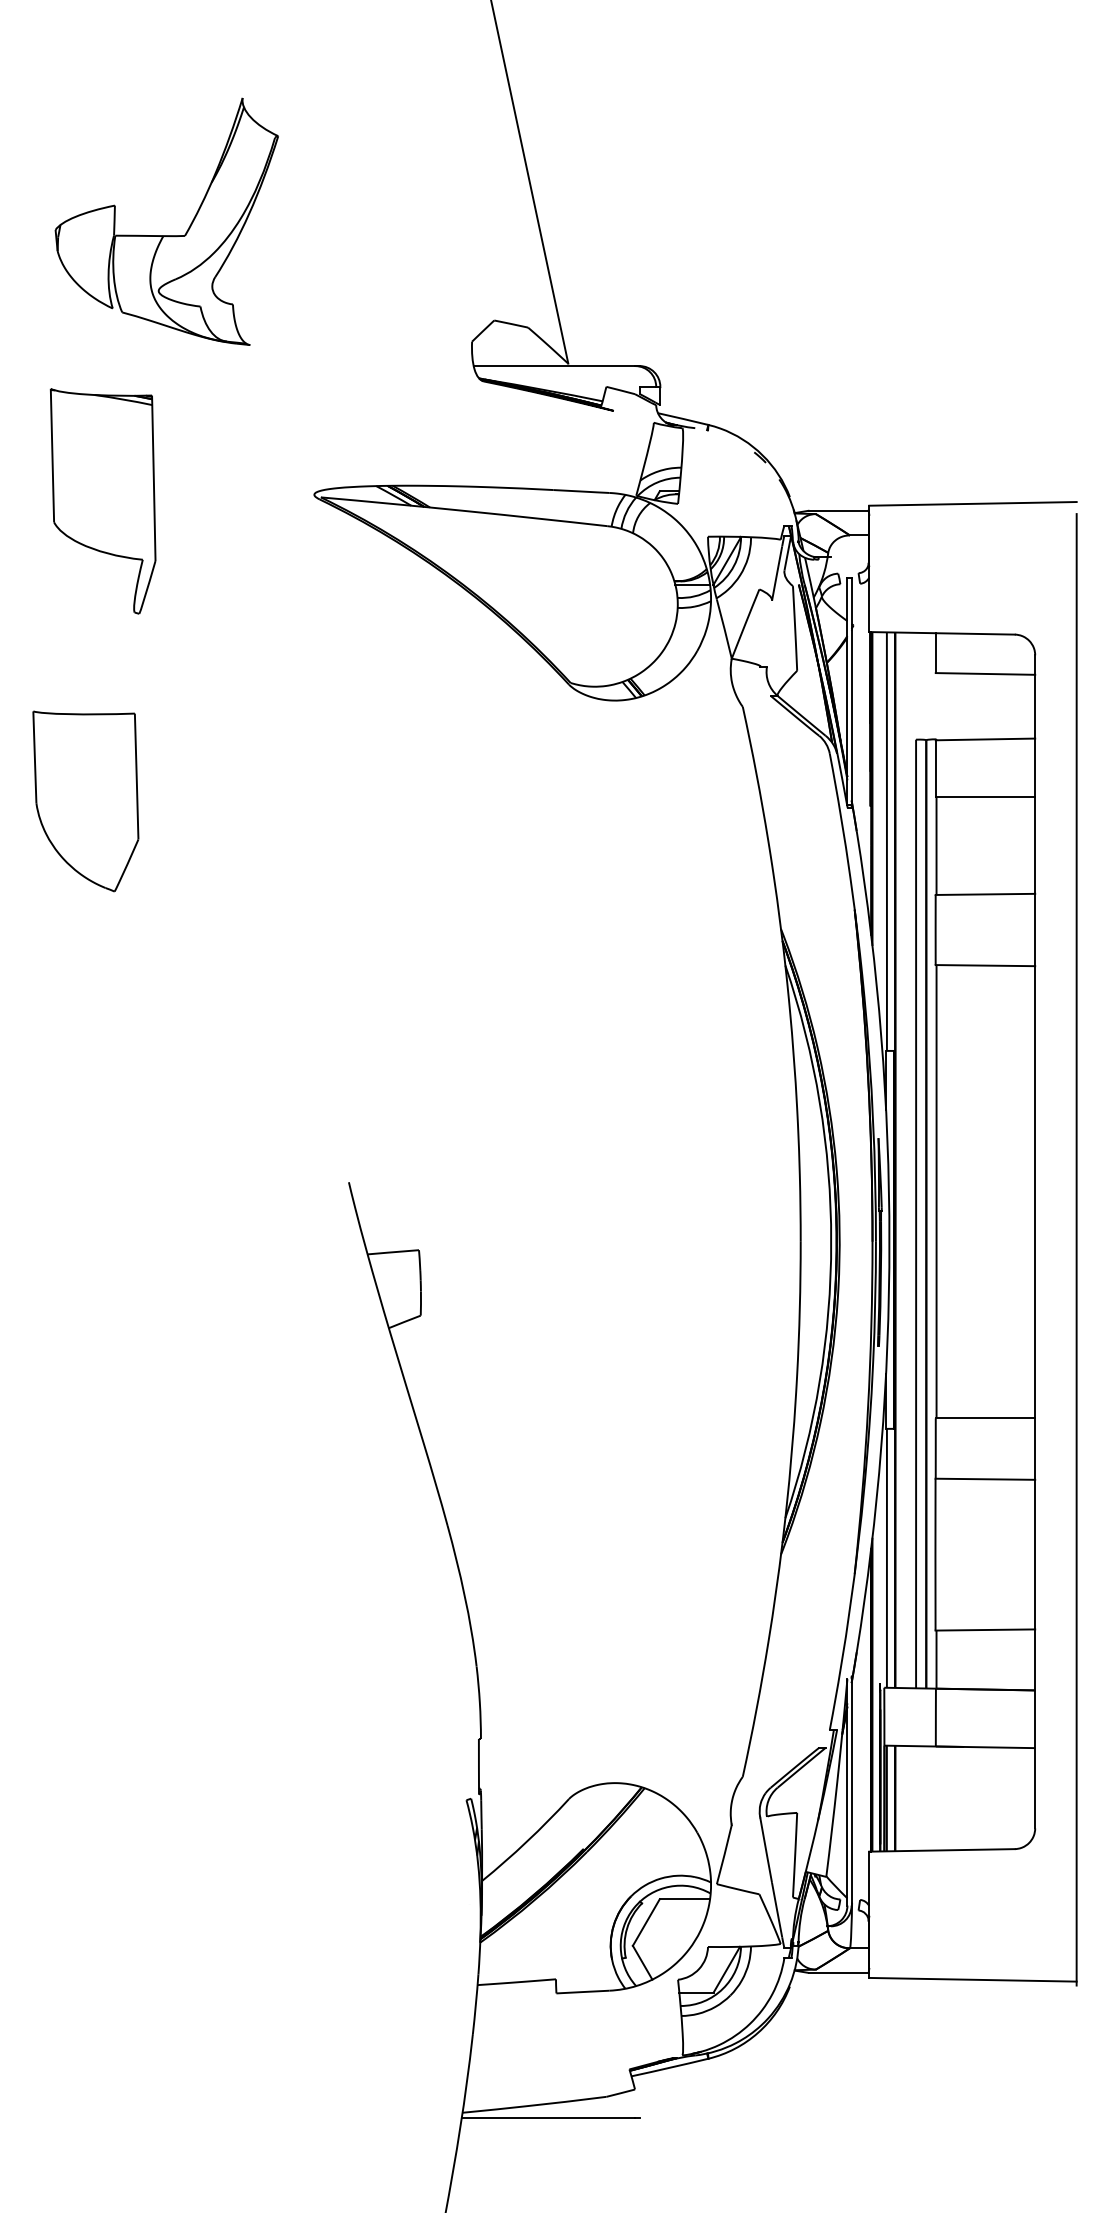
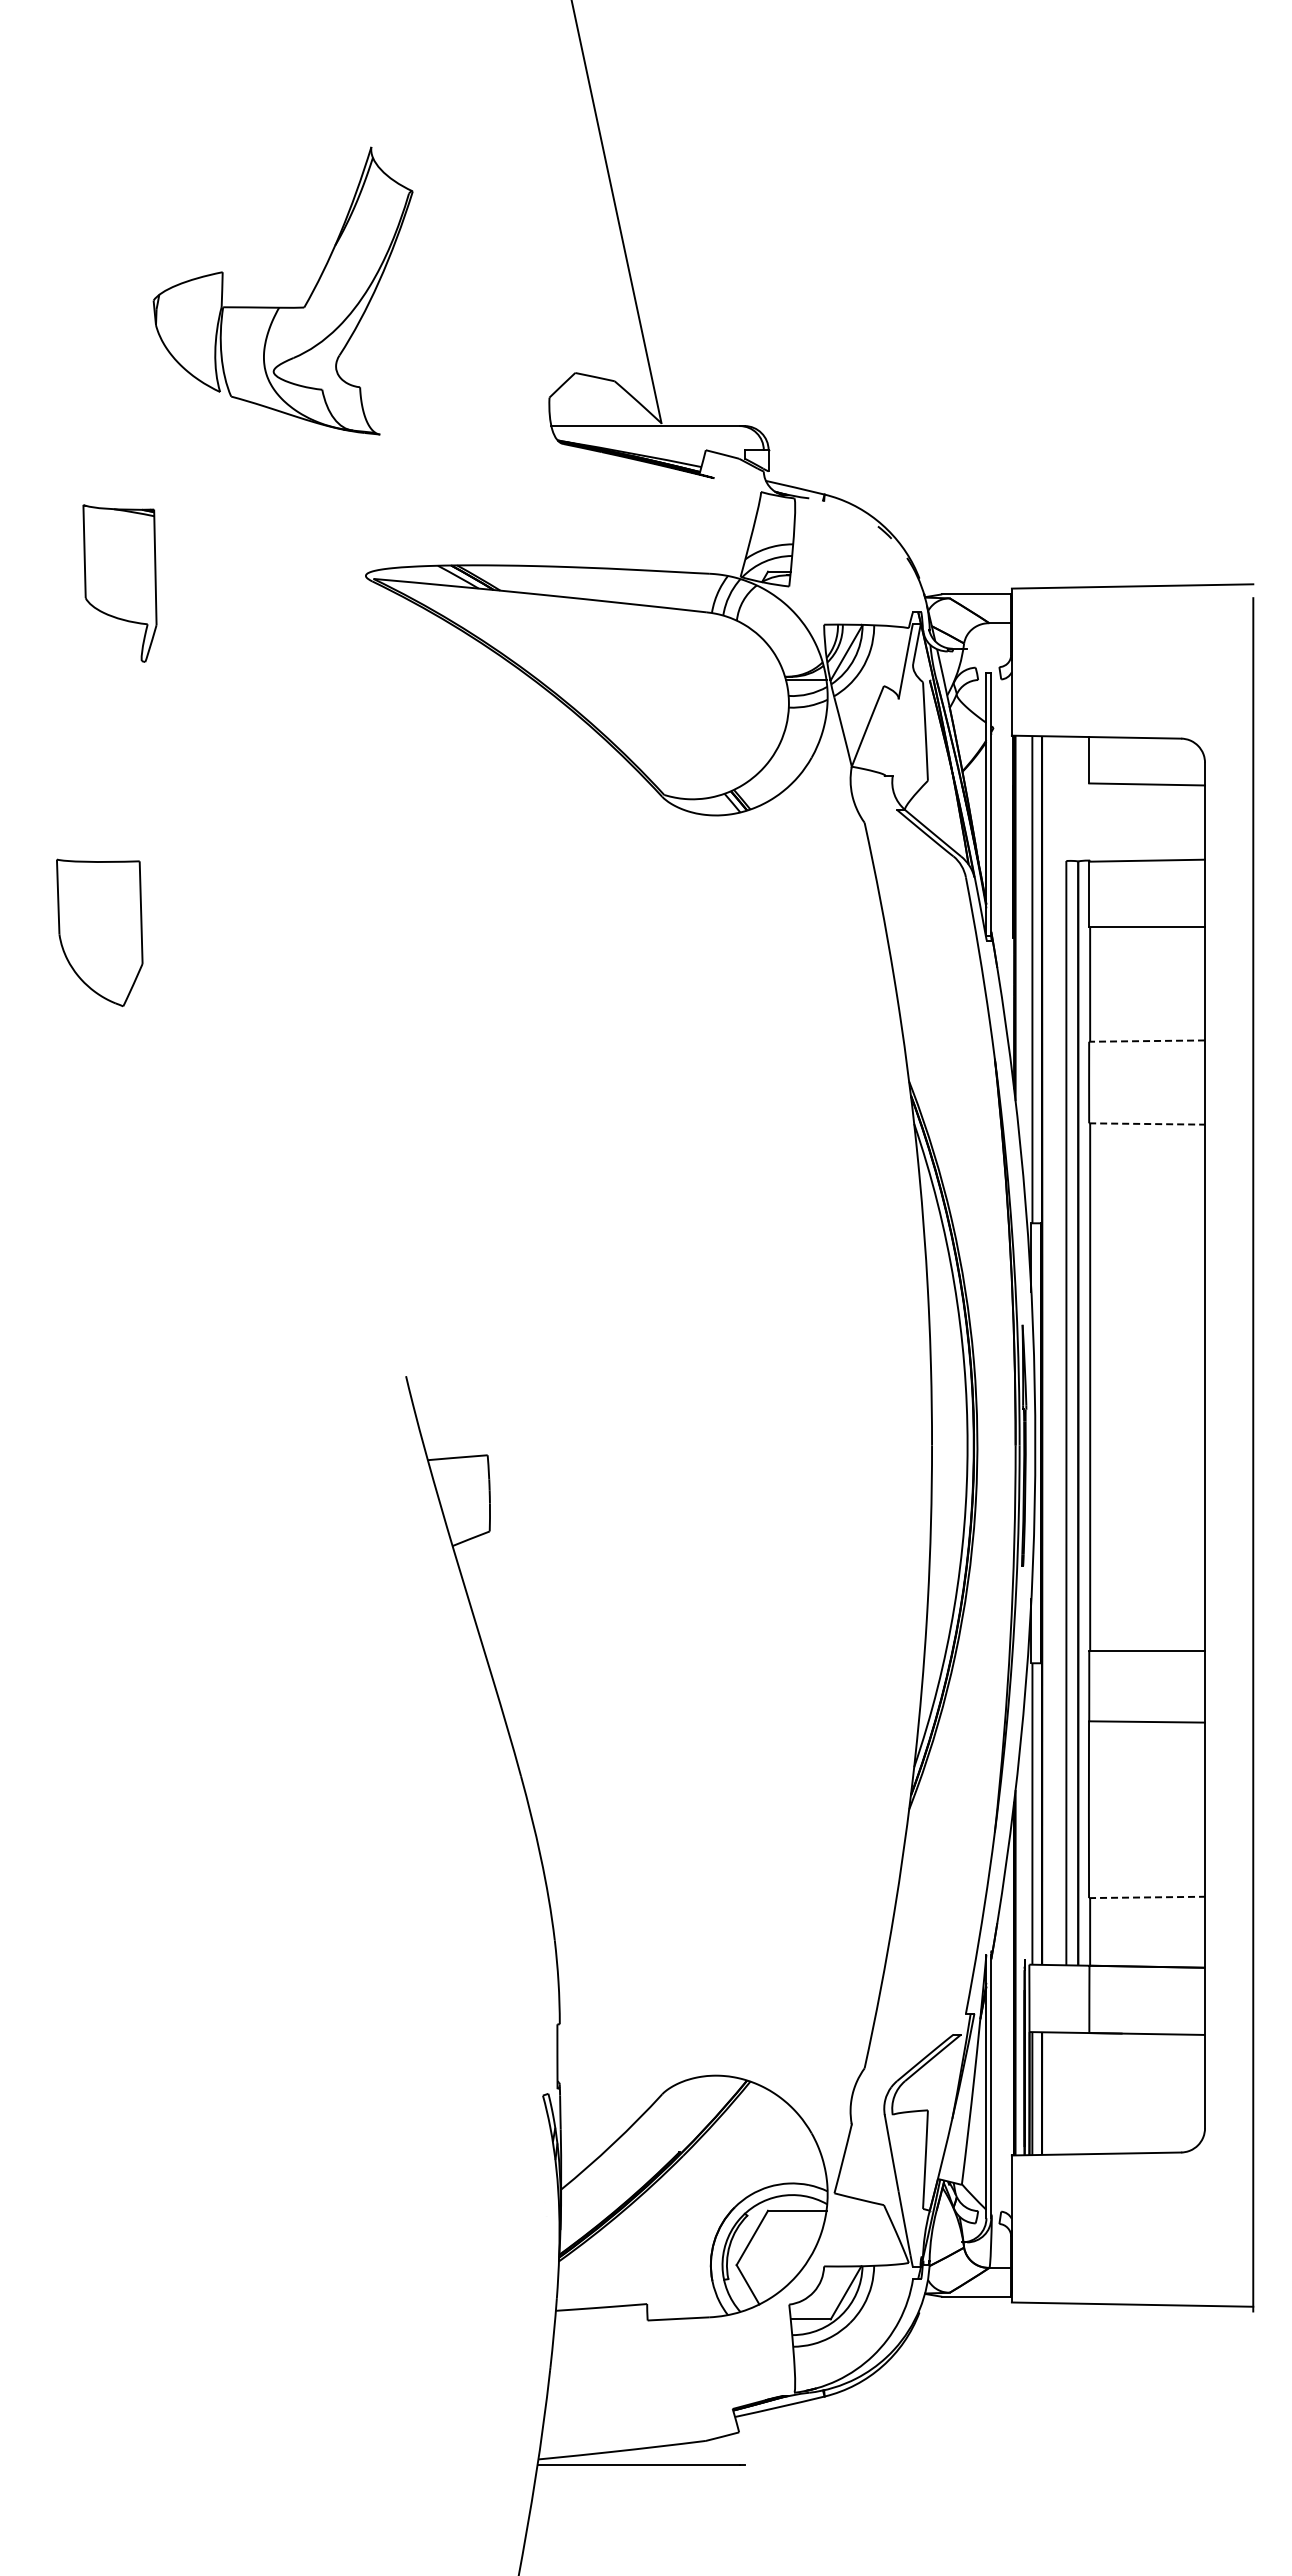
part: (166, 235) -> (282, 306), moved
part: (102, 501) -> (119, 583), size x0.6
part: (85, 801) -> (99, 932), size x0.7
line: (985, 894) -> (1147, 1041), solid -> dashed
line: (985, 966) -> (1147, 1124), solid -> dashed
line: (985, 1630) -> (1147, 1897), solid -> dashed

